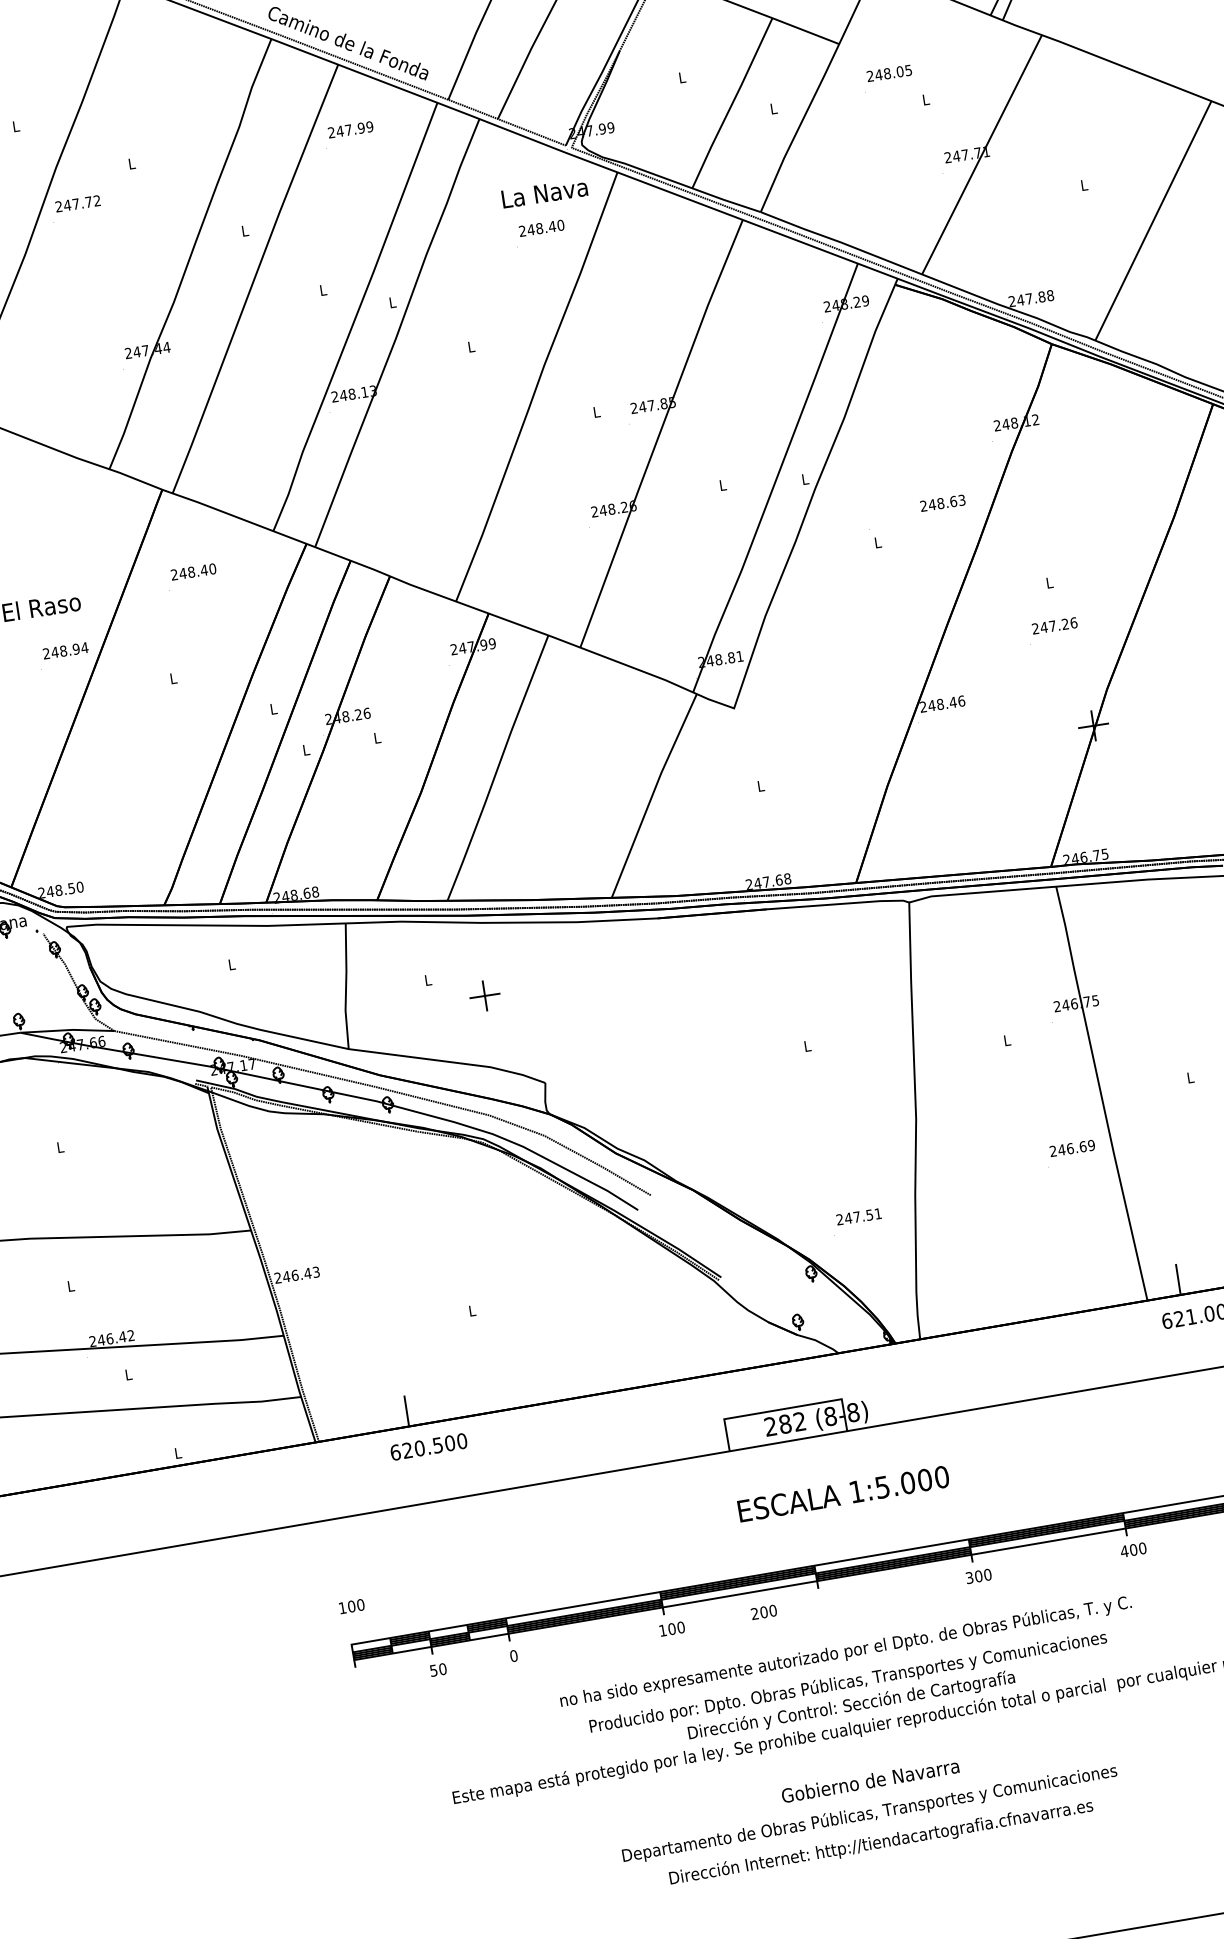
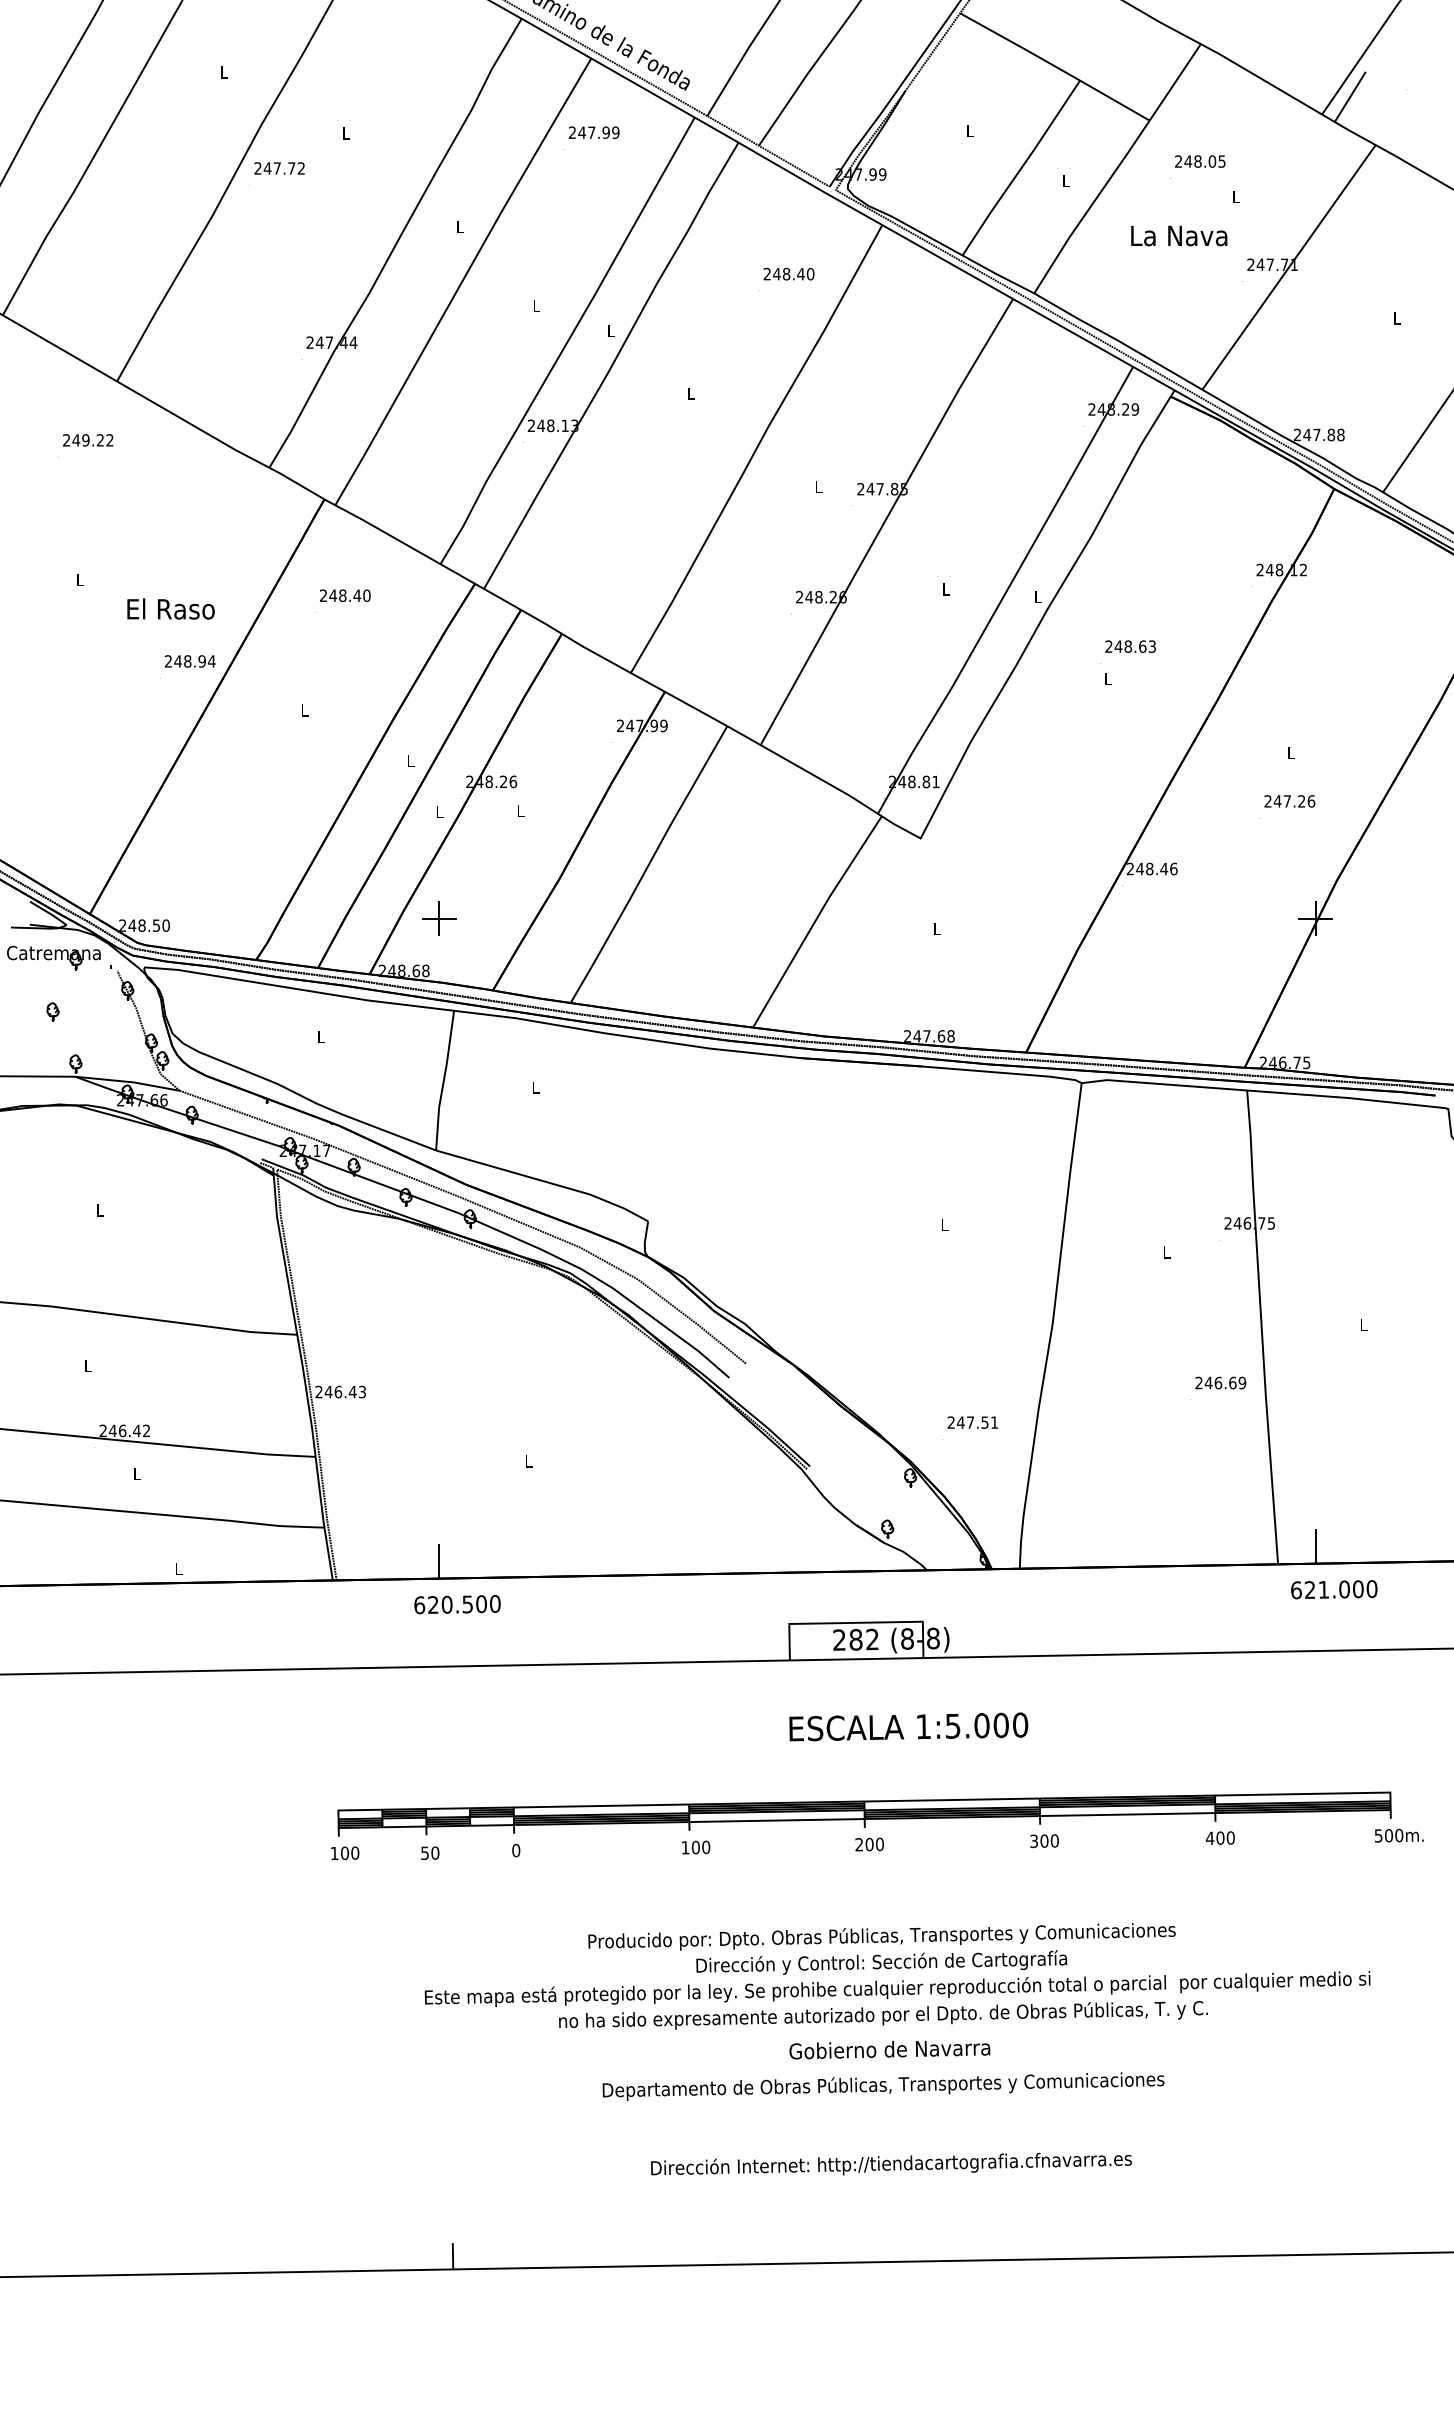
text: (544, 192) -> (1179, 235), moved
text: (942, 503) -> (1130, 646), moved
part: (485, 995) -> (439, 918), moved
text: (352, 1606) -> (345, 1853), moved
text: (763, 1612) -> (869, 1844), moved
text: (845, 1652) -> (883, 2015), moved
text: (881, 1841) -> (891, 2163), moved

